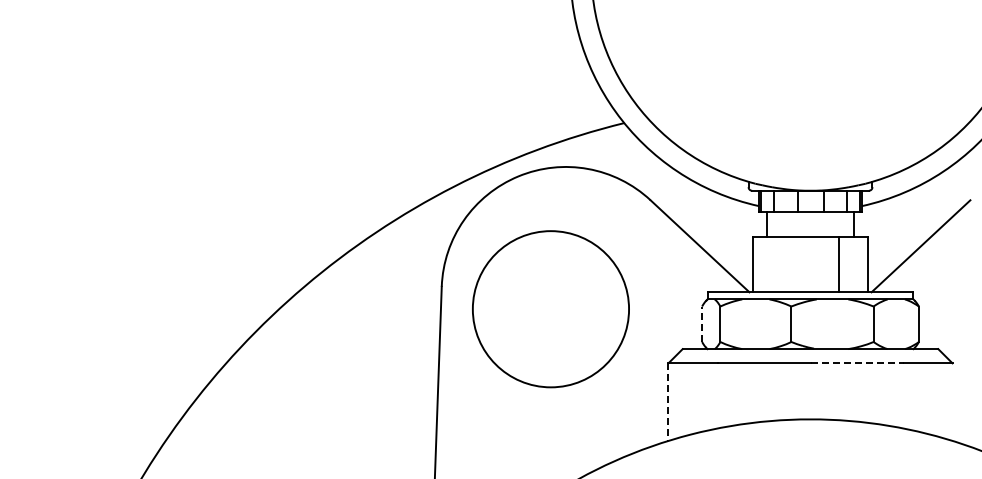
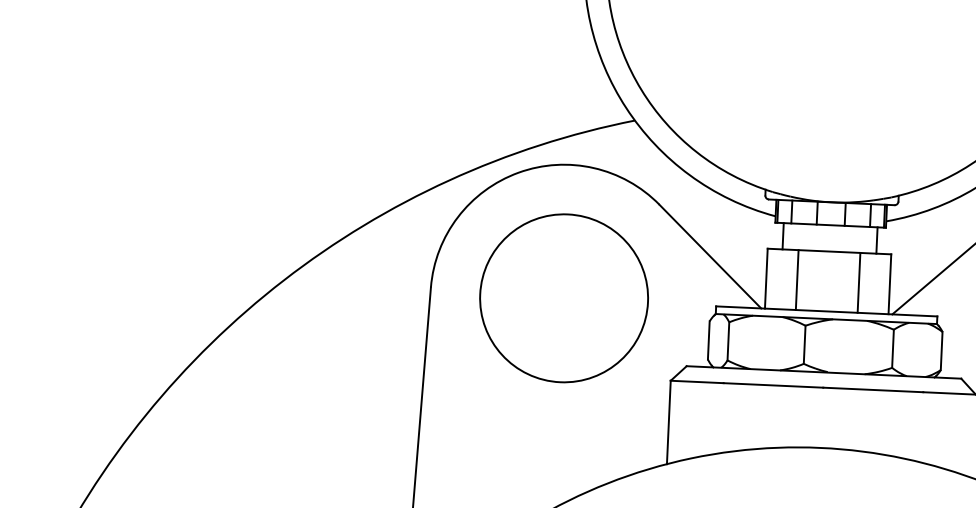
line: (781, 264) -> (796, 280), added
circle: (550, 309) -> (563, 298), moved
line: (702, 324) -> (709, 340), dashed -> solid
line: (857, 363) -> (873, 390), dashed -> solid
line: (668, 402) -> (668, 422), dashed -> solid

